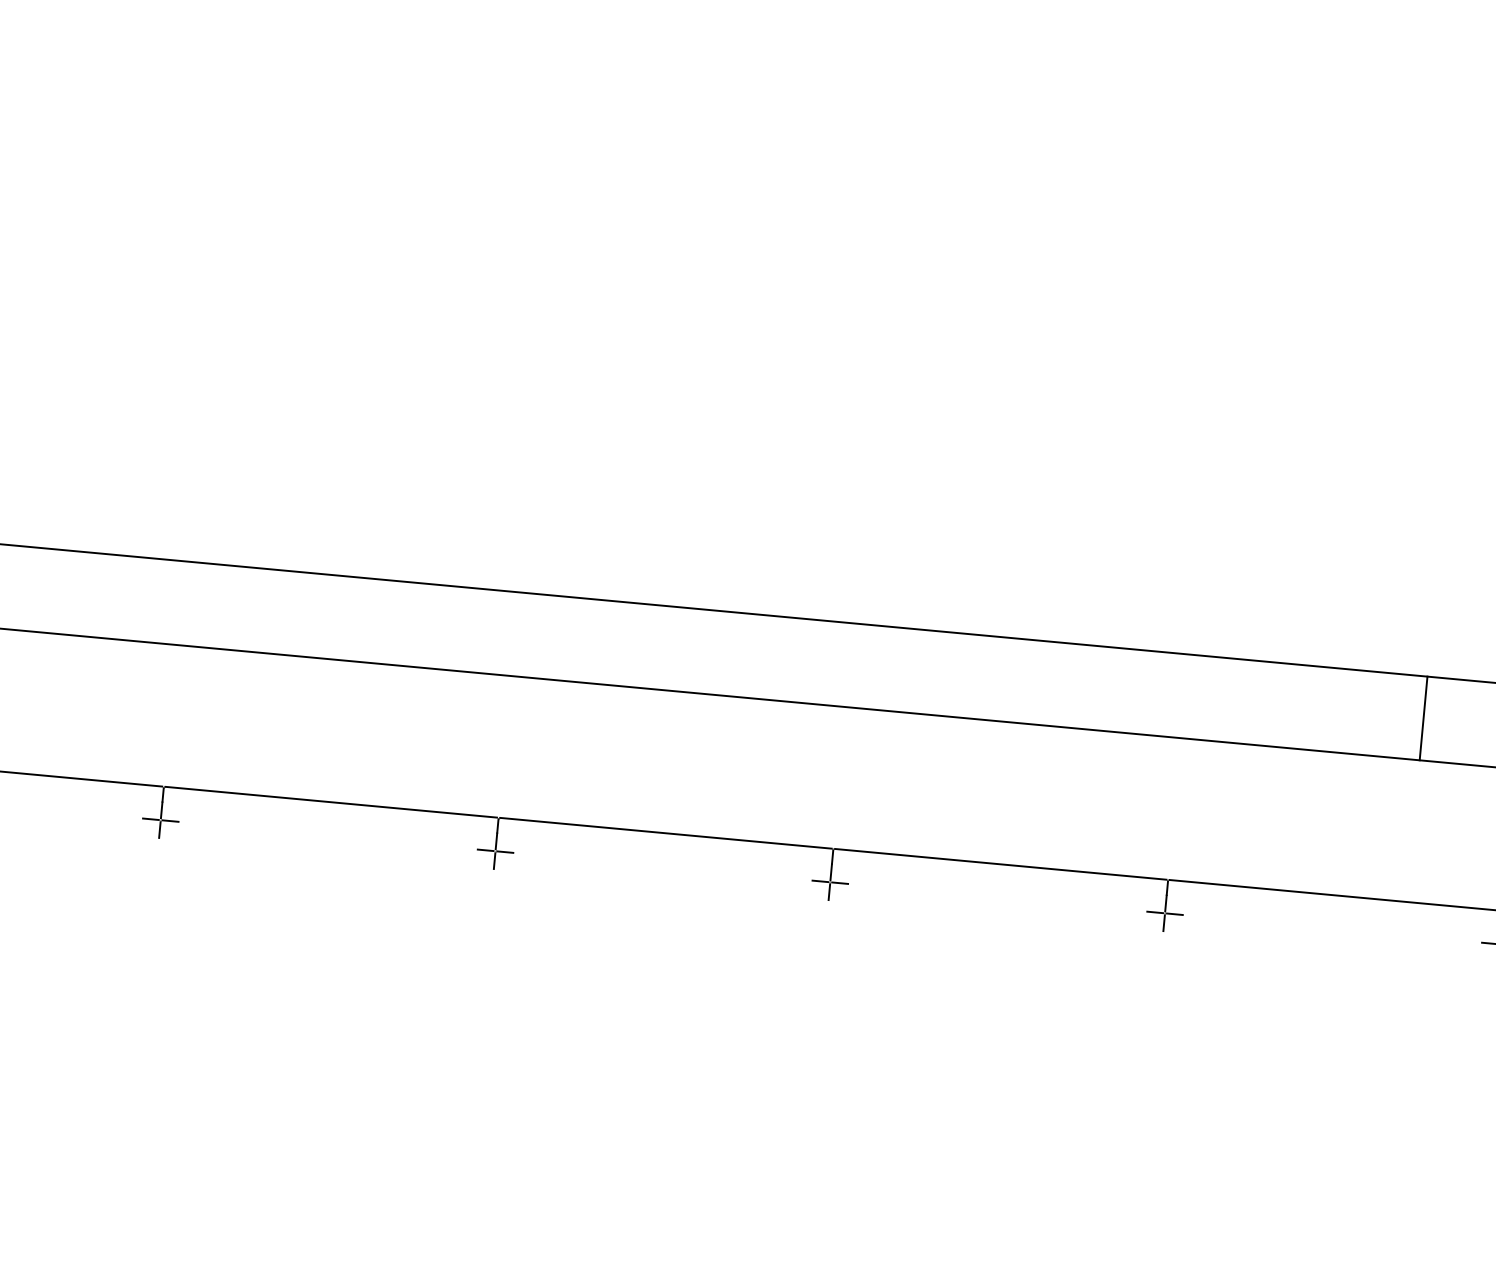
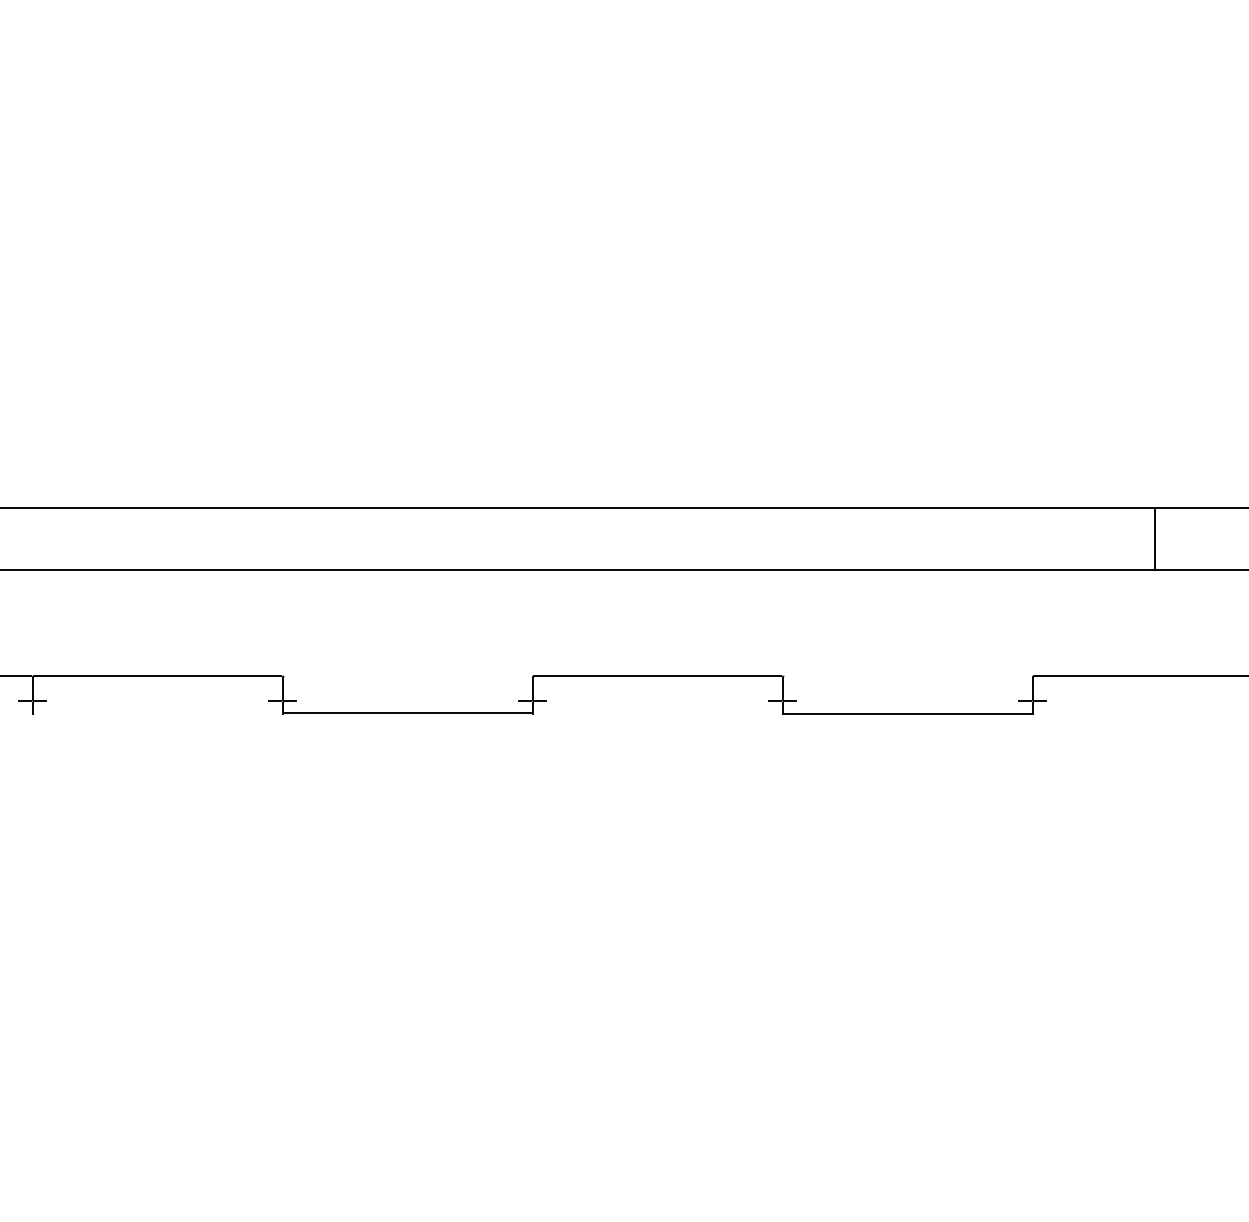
line: (1423, 717) -> (1154, 538), moved
line: (331, 802) -> (407, 713), moved
line: (1000, 864) -> (907, 714), moved

